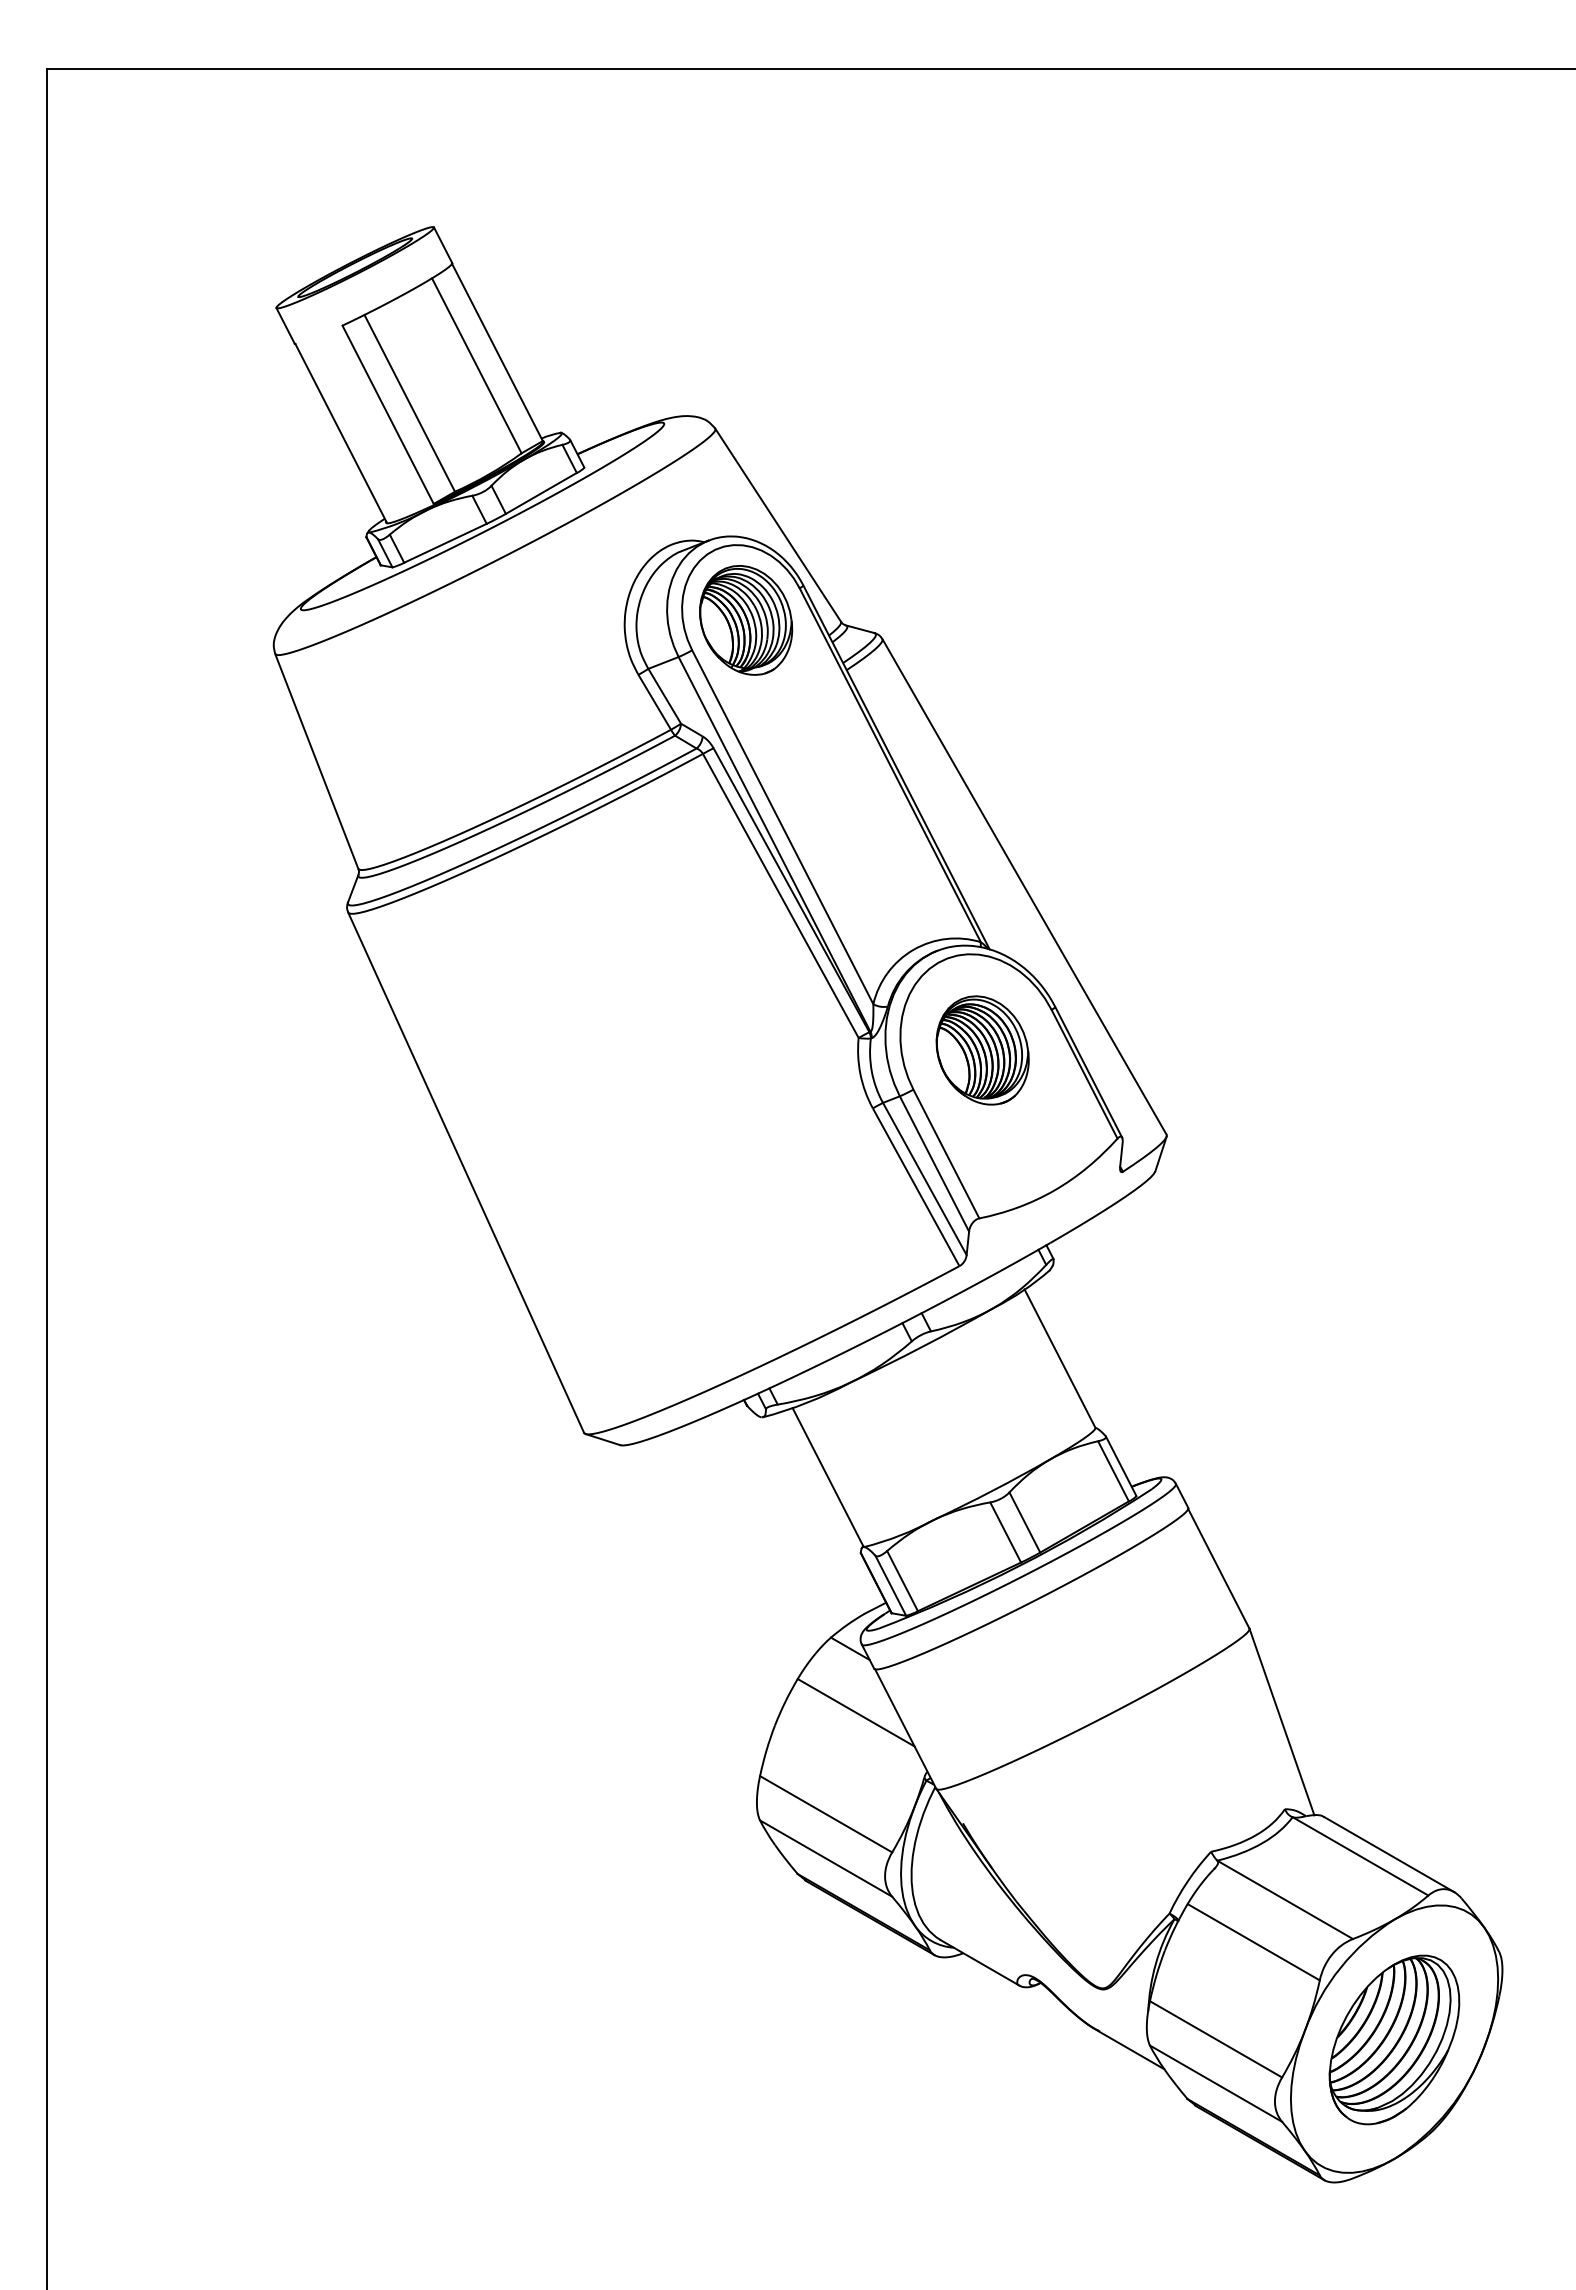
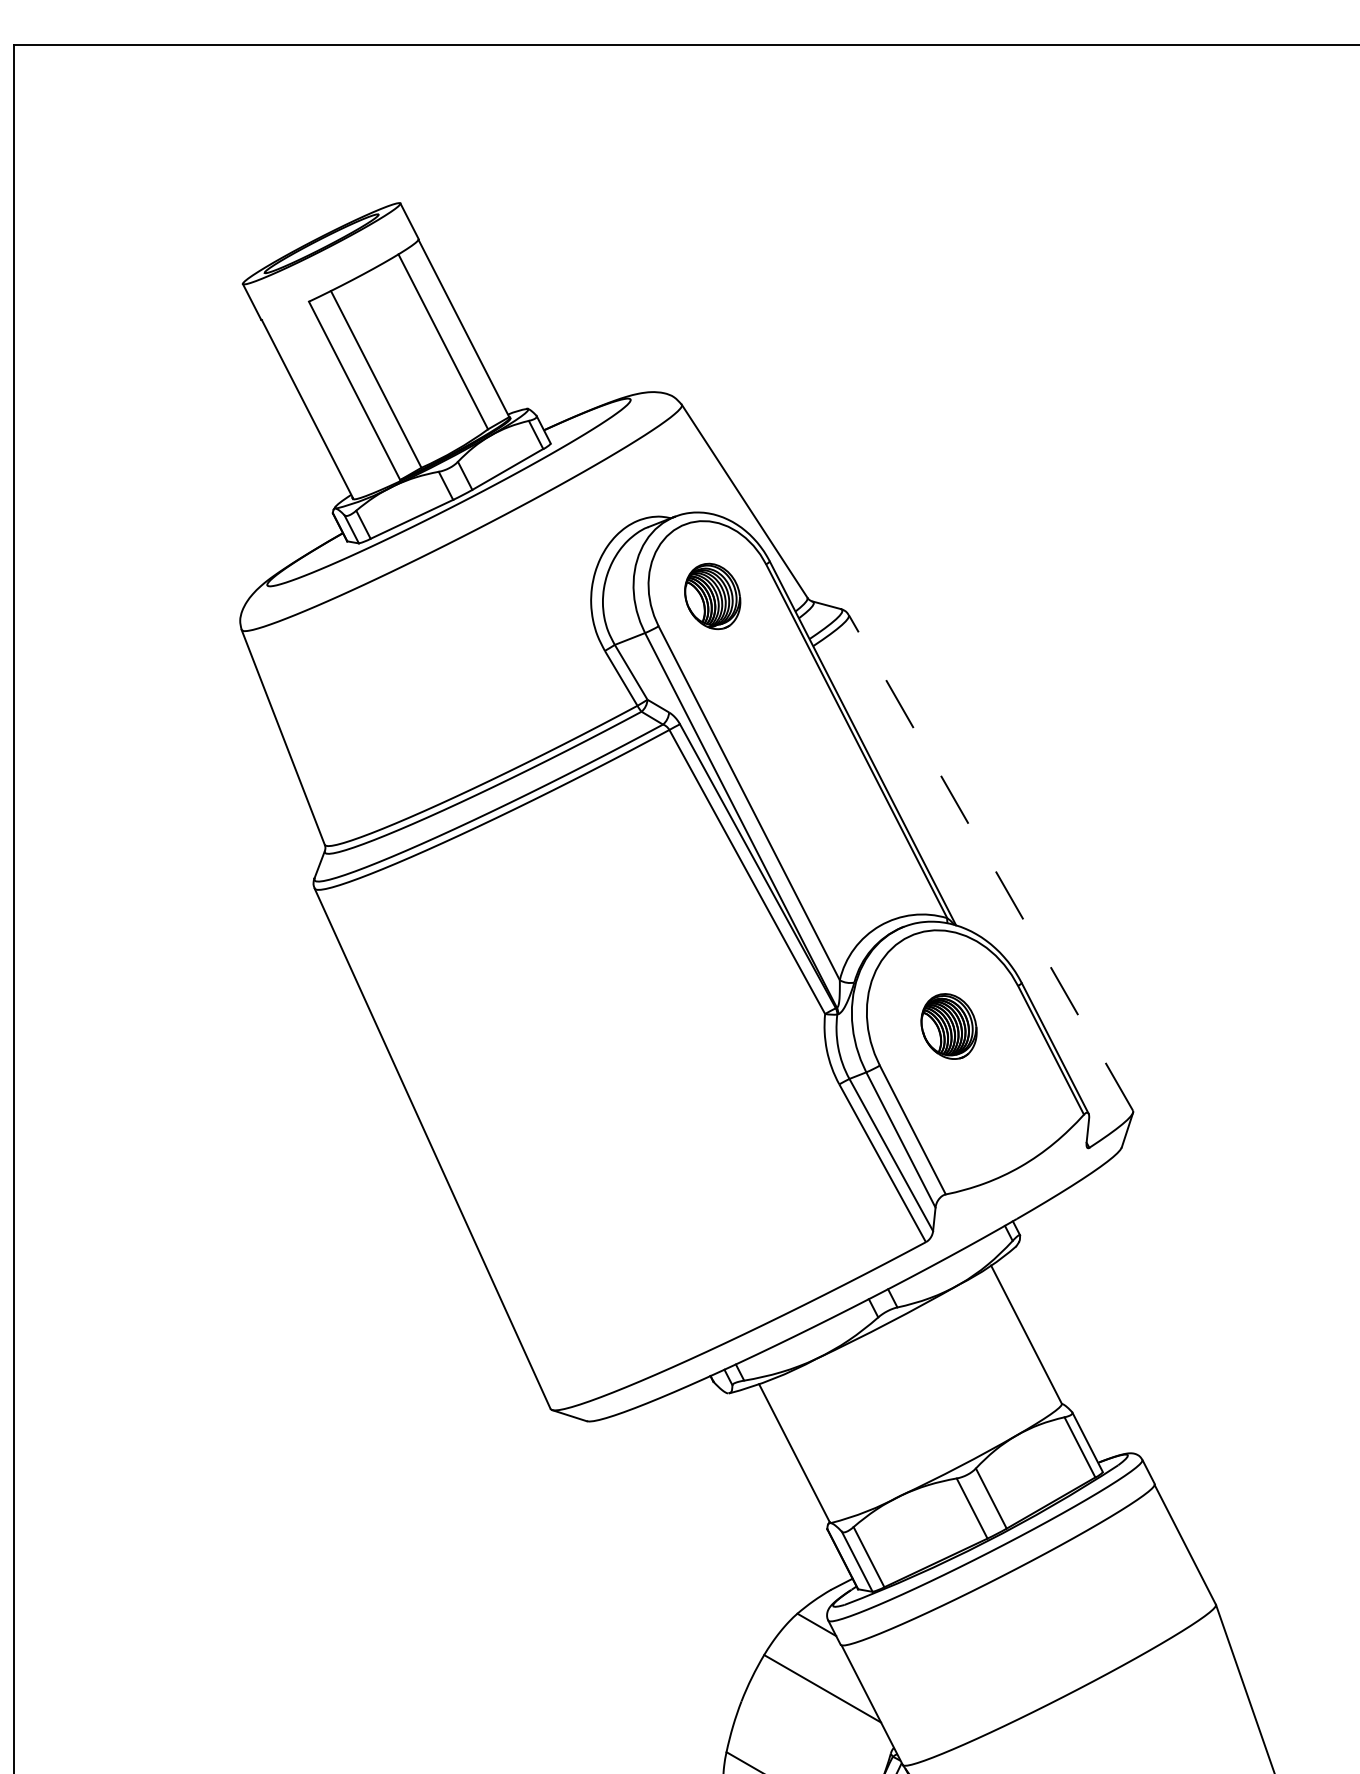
part: (746, 620) -> (712, 596), size x0.6
line: (1024, 886) -> (990, 862), solid -> dashed
part: (982, 1050) -> (948, 1026), size x0.6

